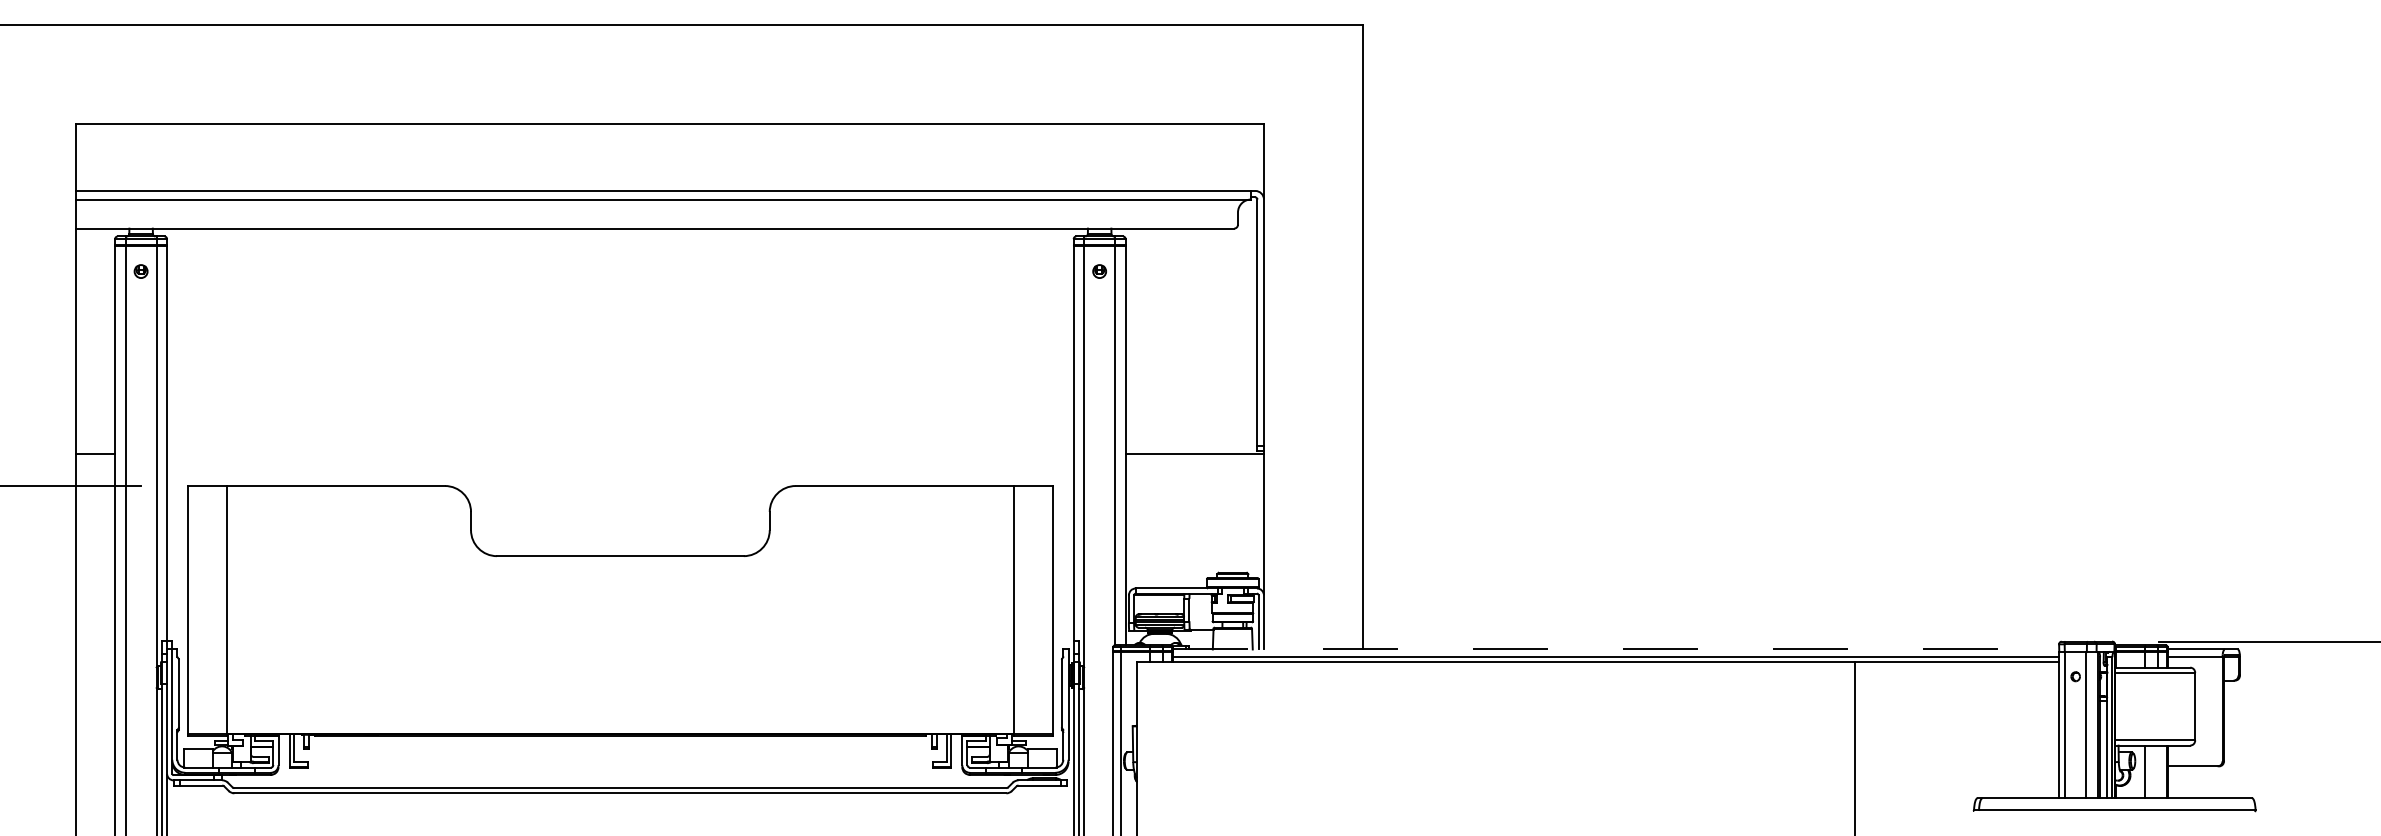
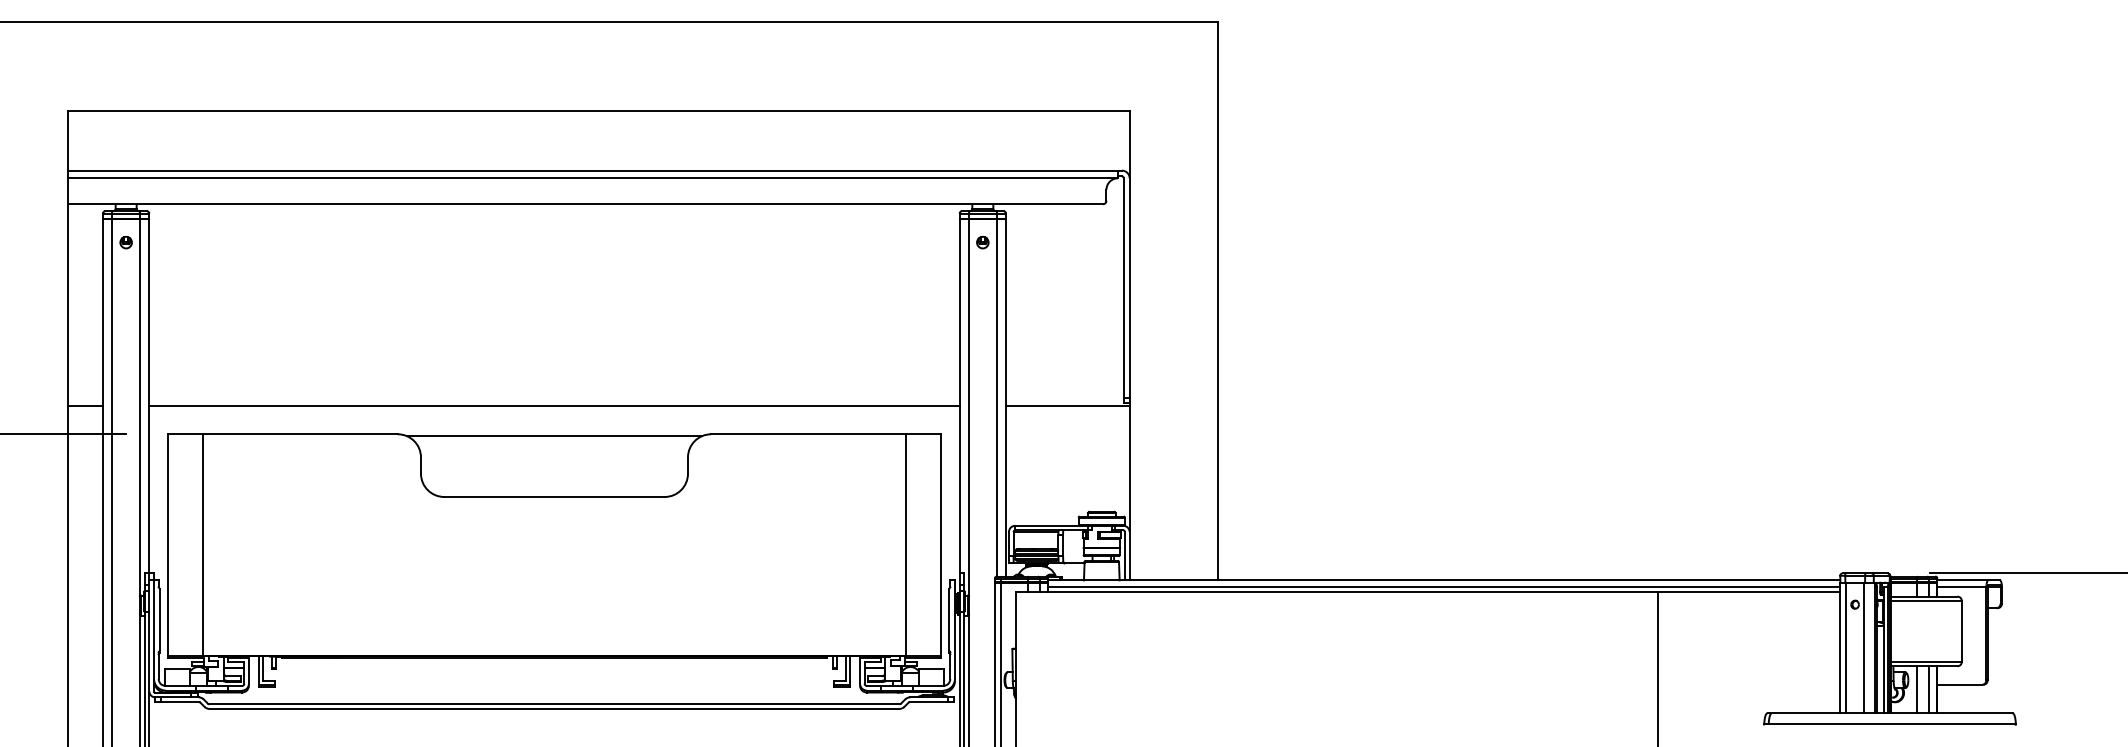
line: (620, 453) -> (554, 405), added
line: (620, 488) -> (554, 436), added
line: (1616, 649) -> (1444, 580), dashed -> solid
line: (2158, 771) -> (1929, 689), added

